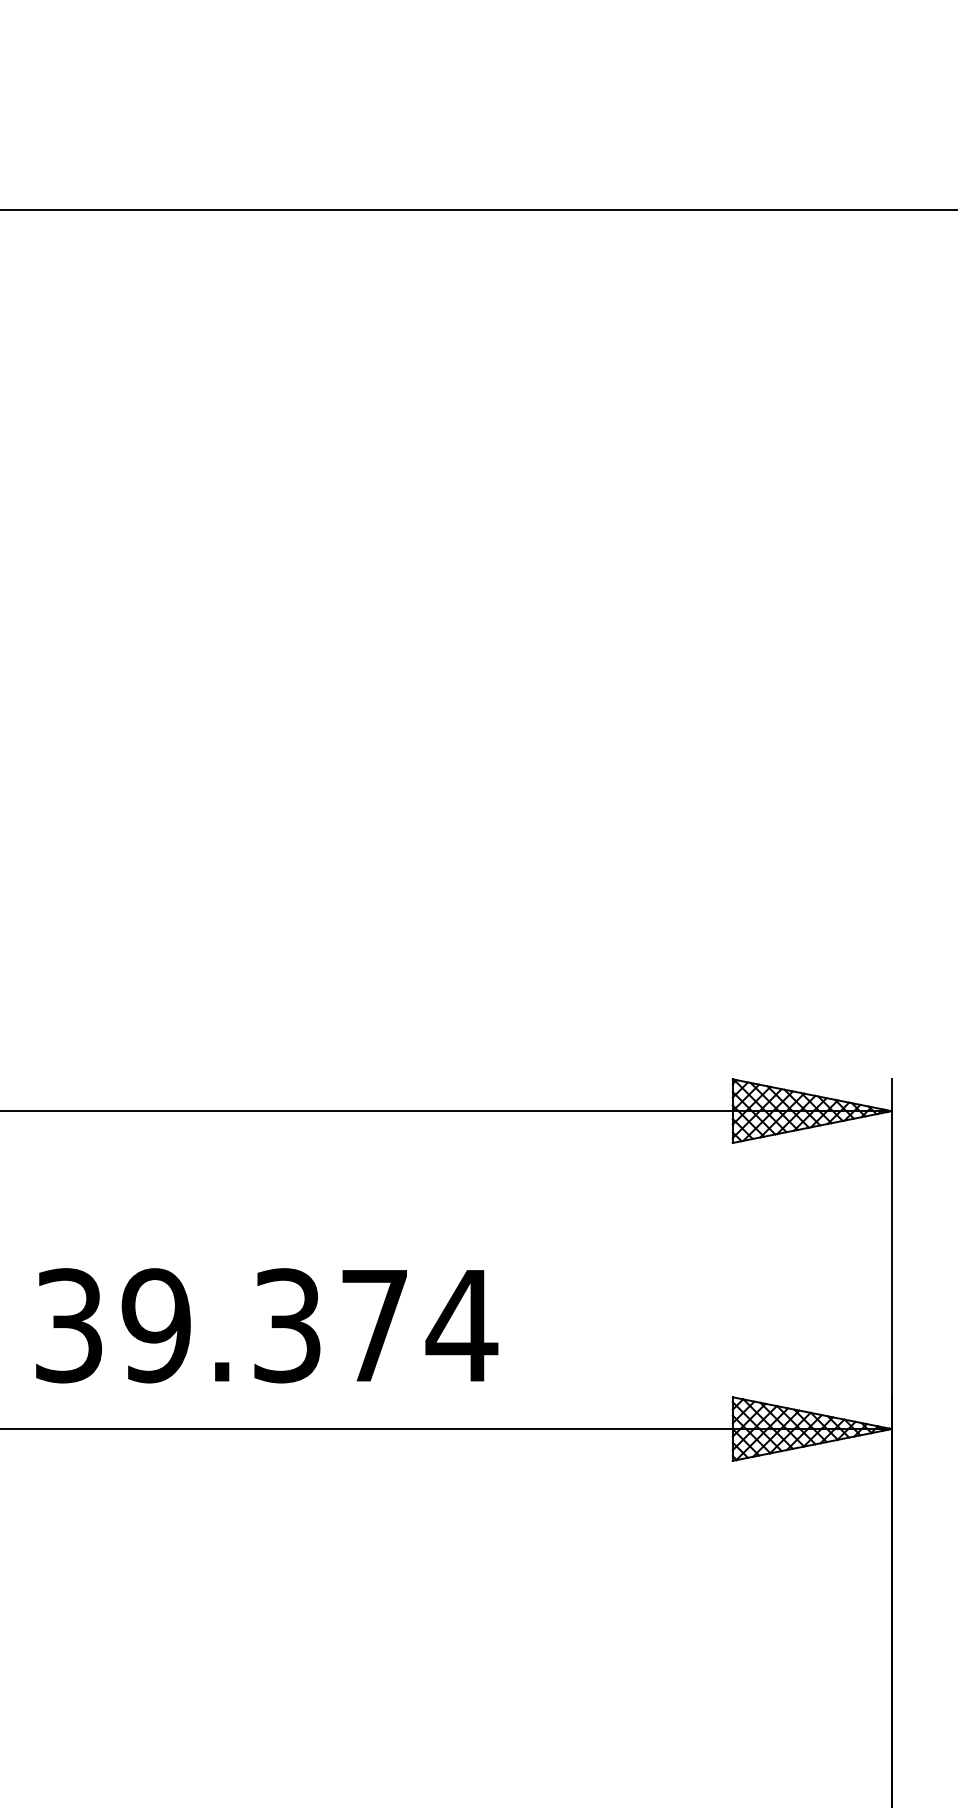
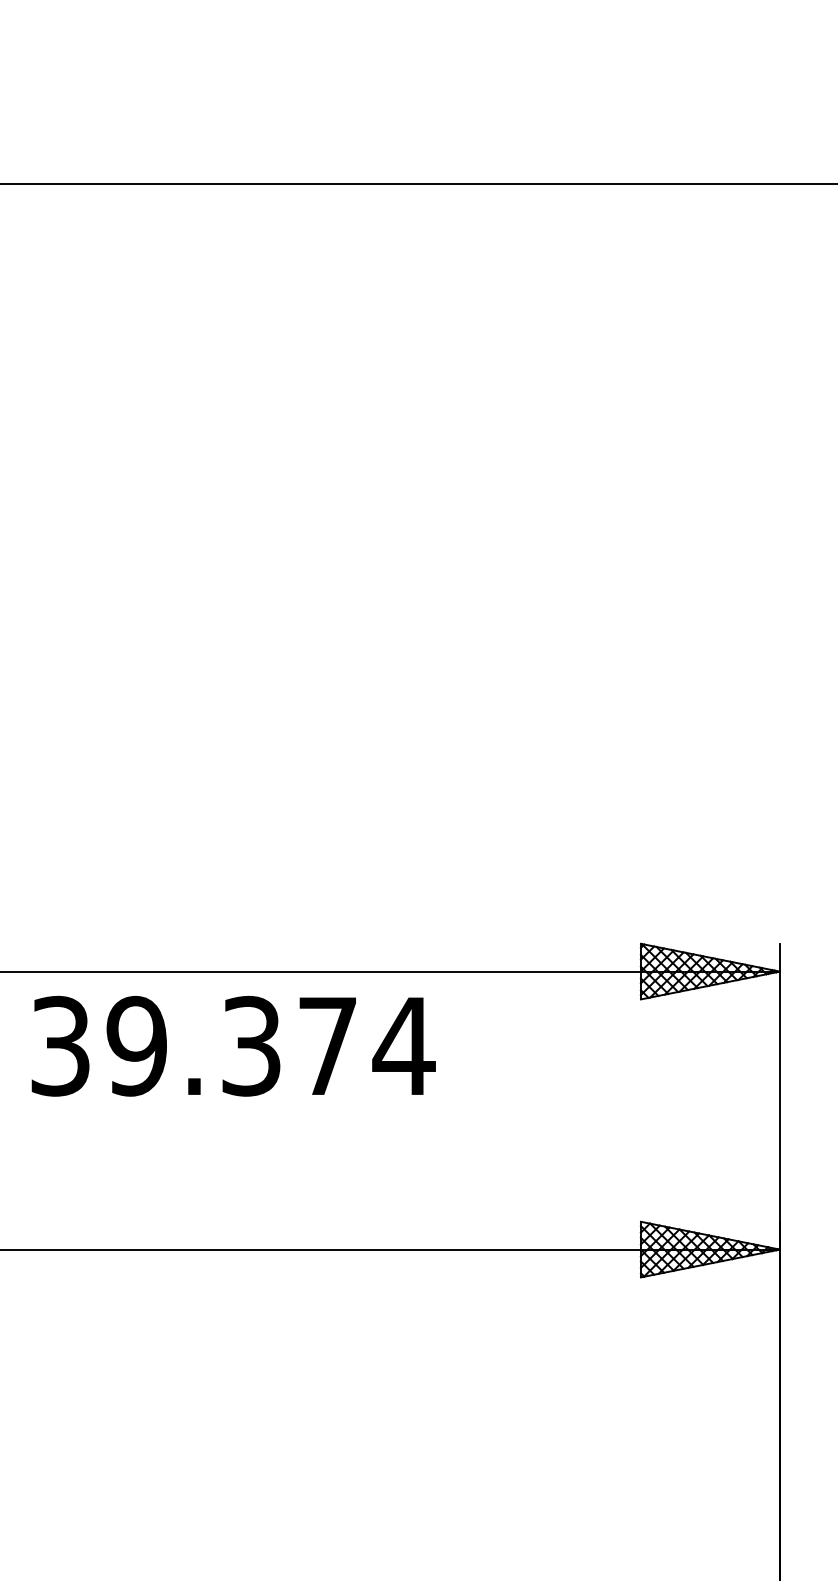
text: (266, 1324) -> (233, 1045), moved

